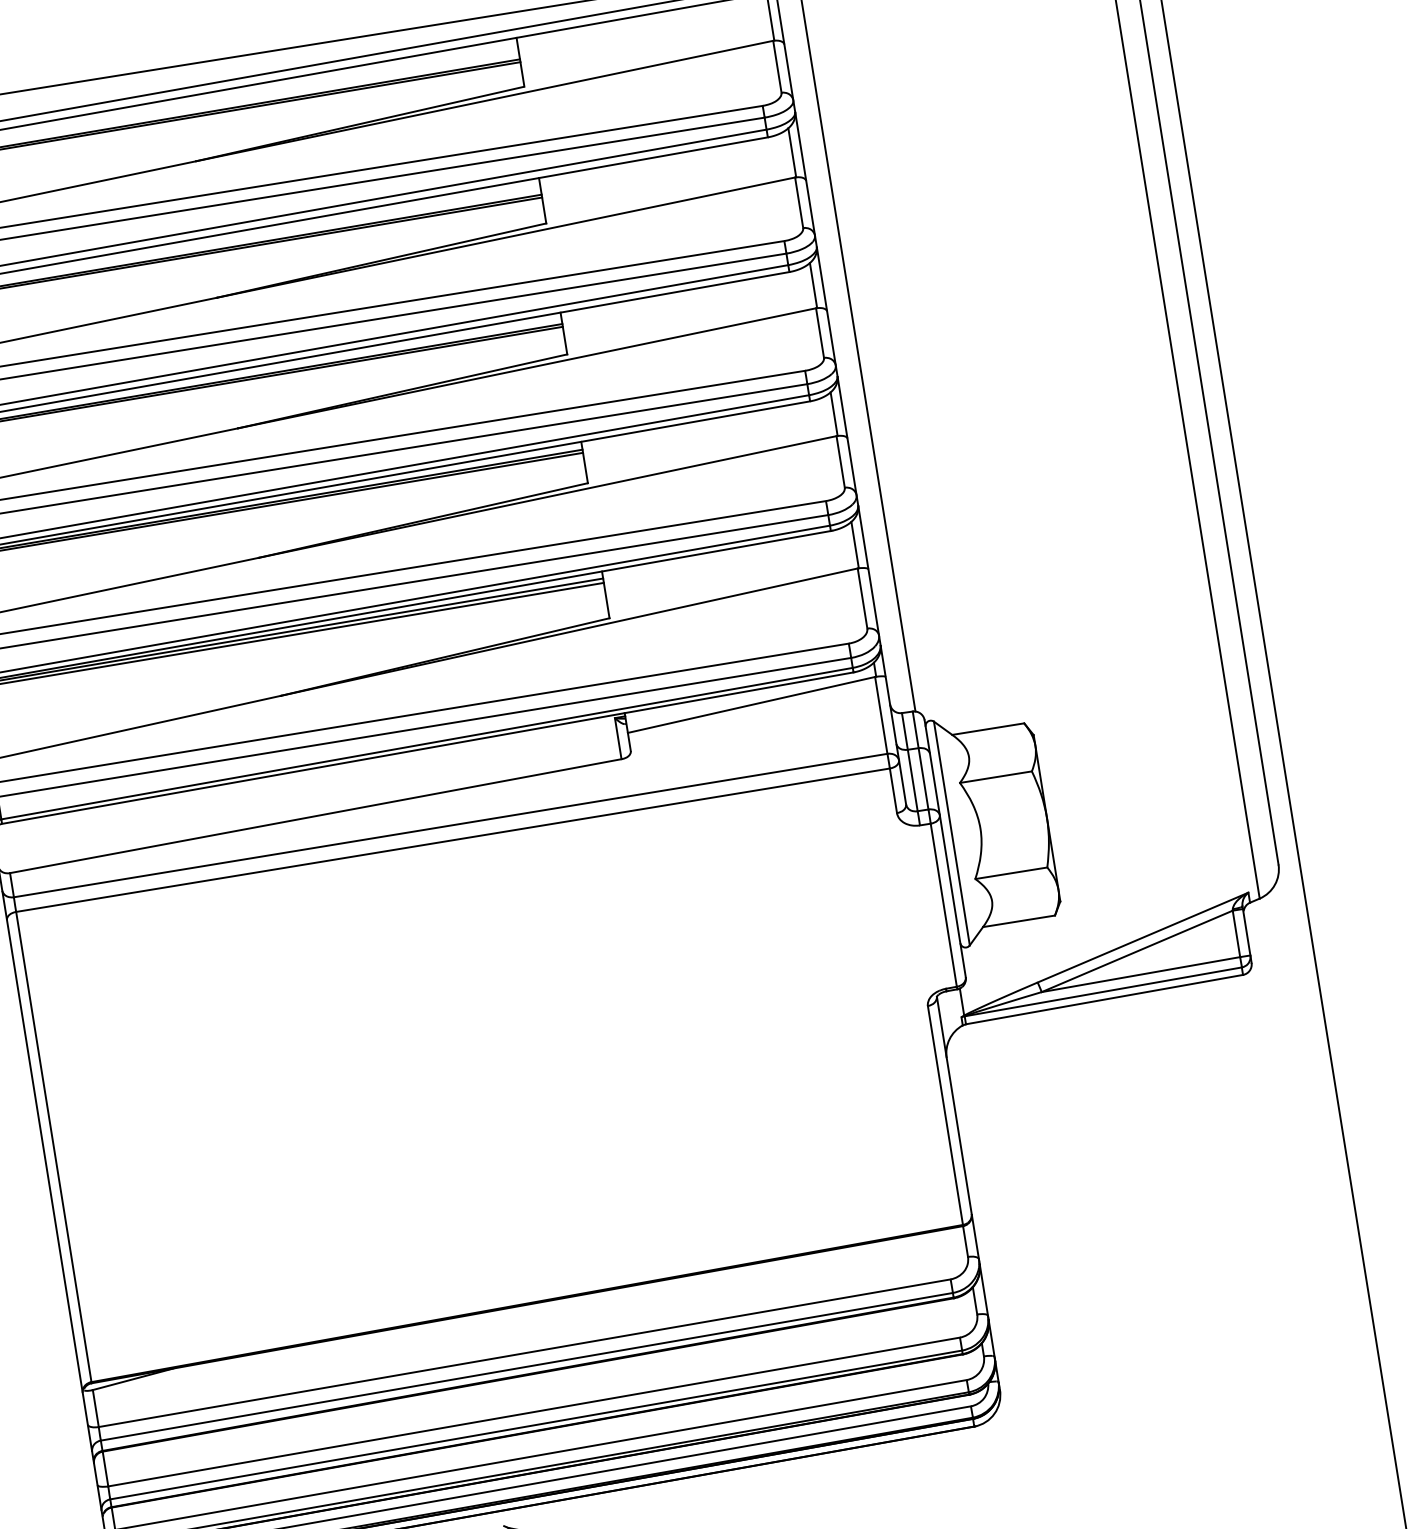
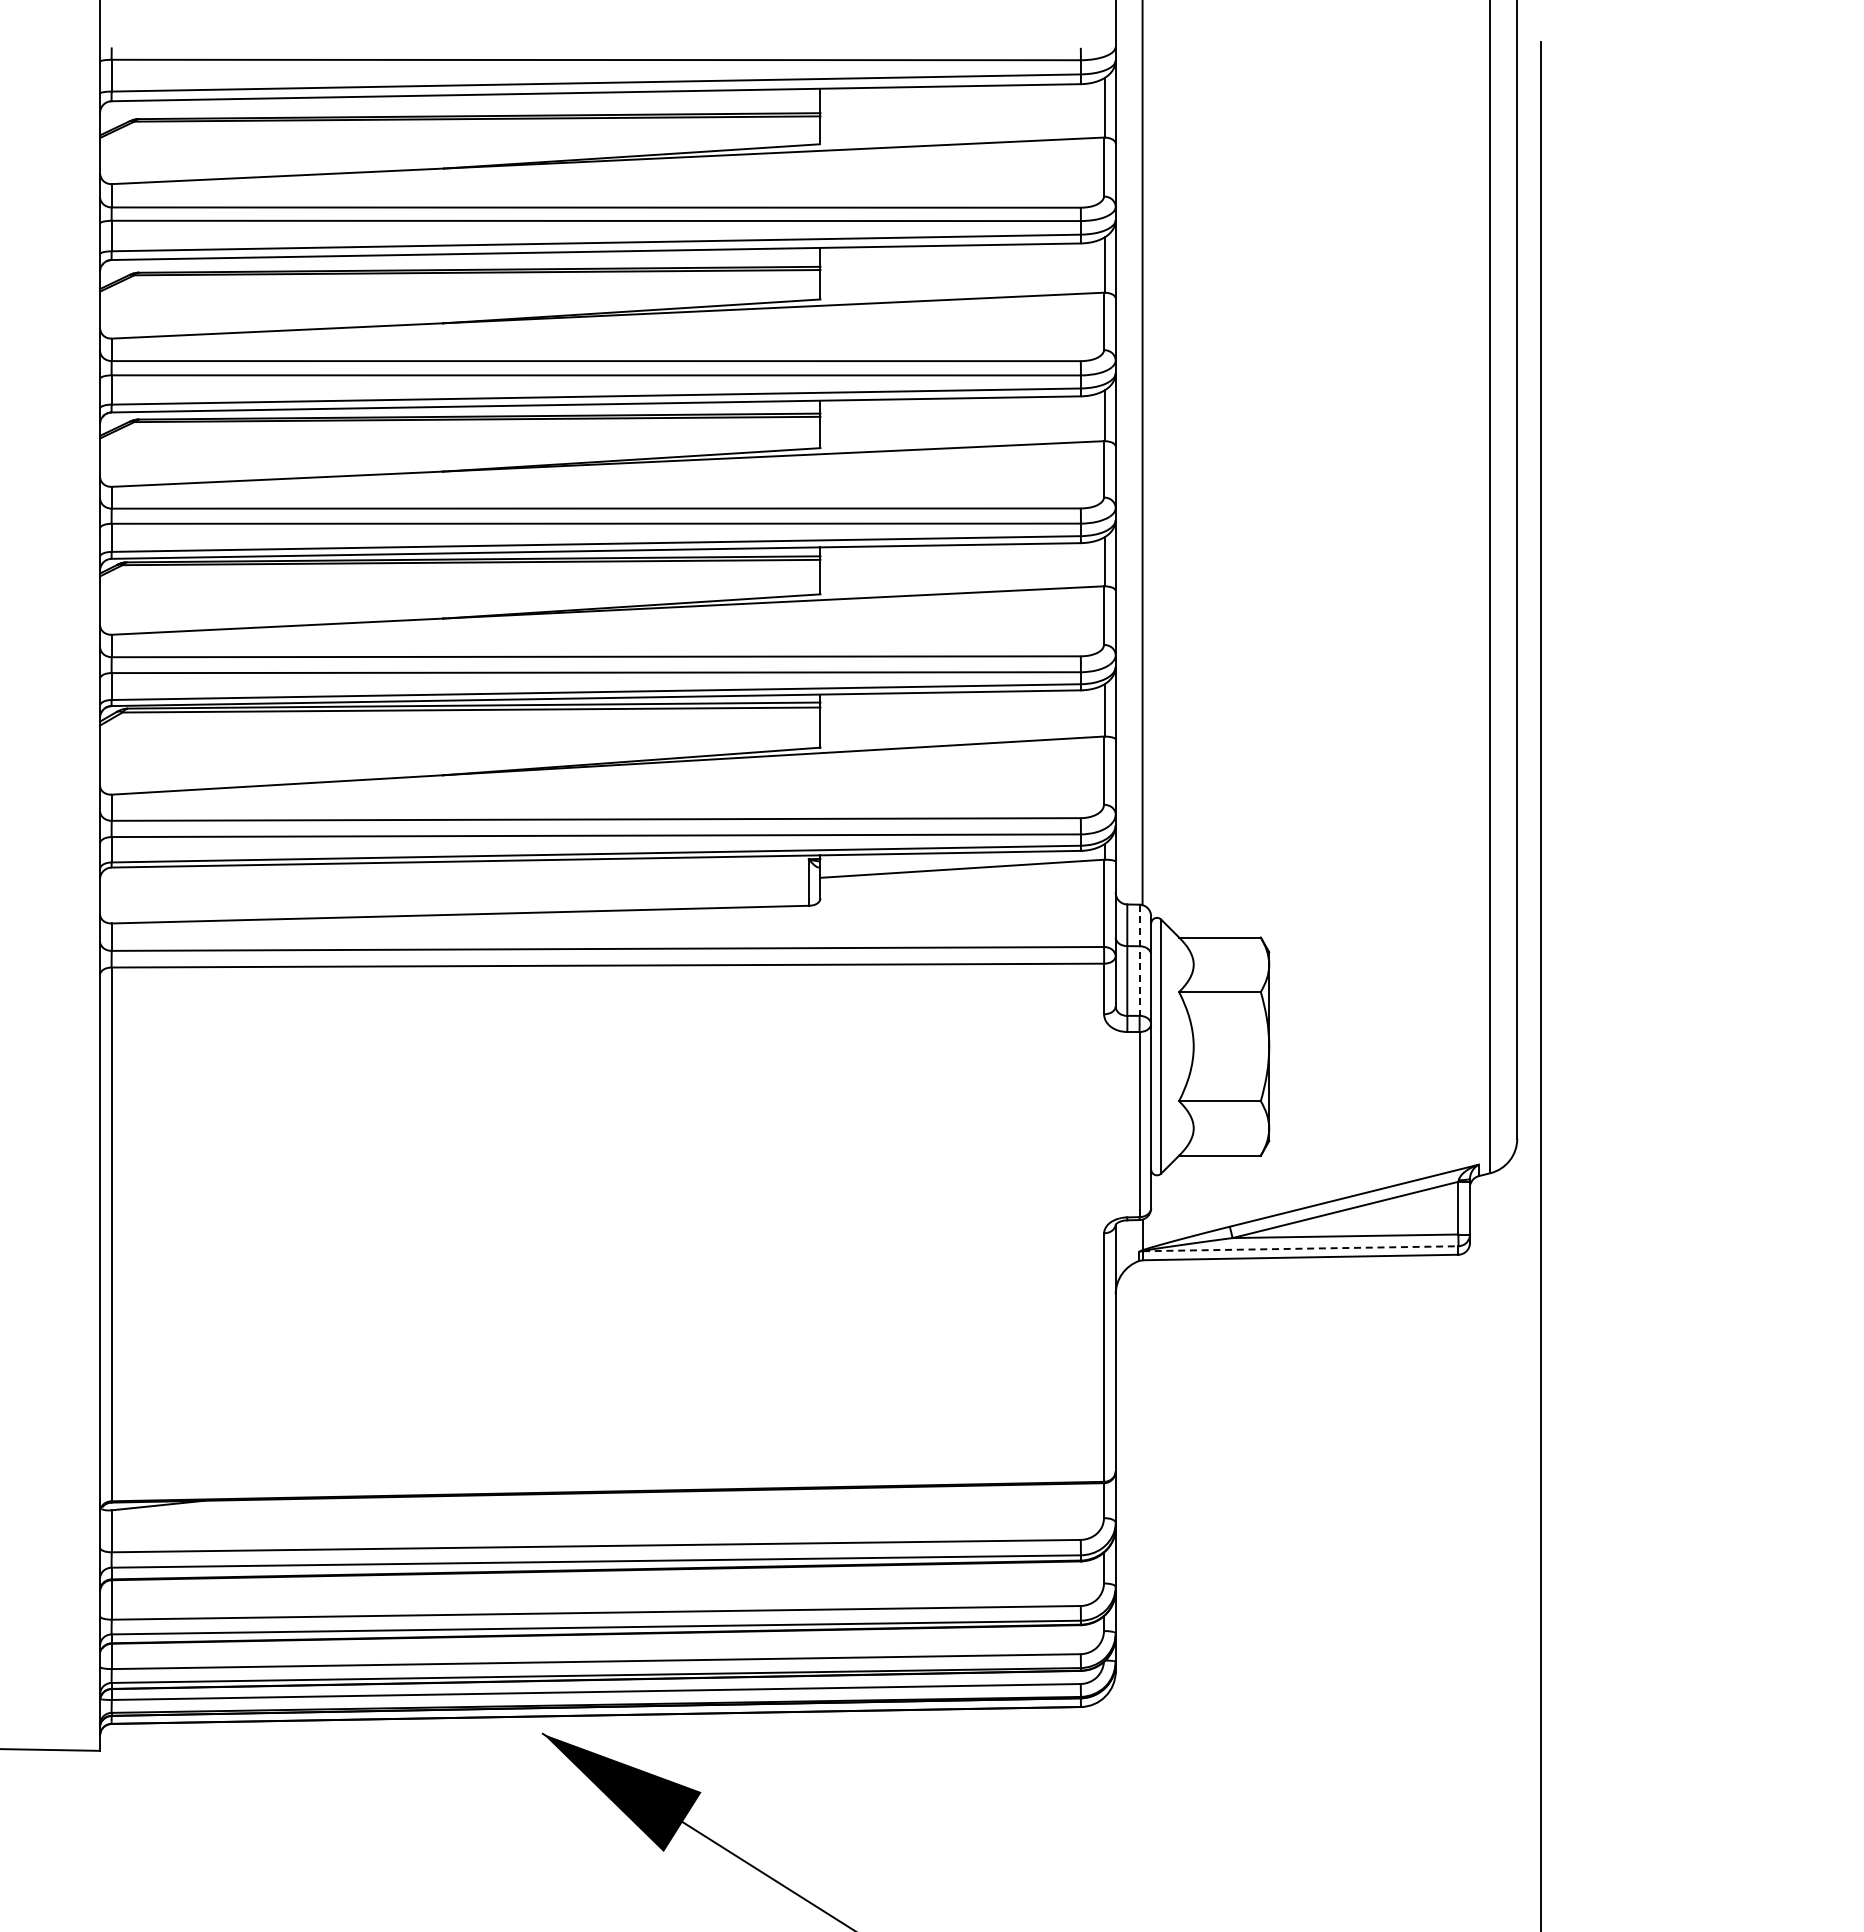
line: (920, 760) -> (1139, 960), solid -> dashed
line: (1103, 991) -> (1300, 1248), solid -> dashed

